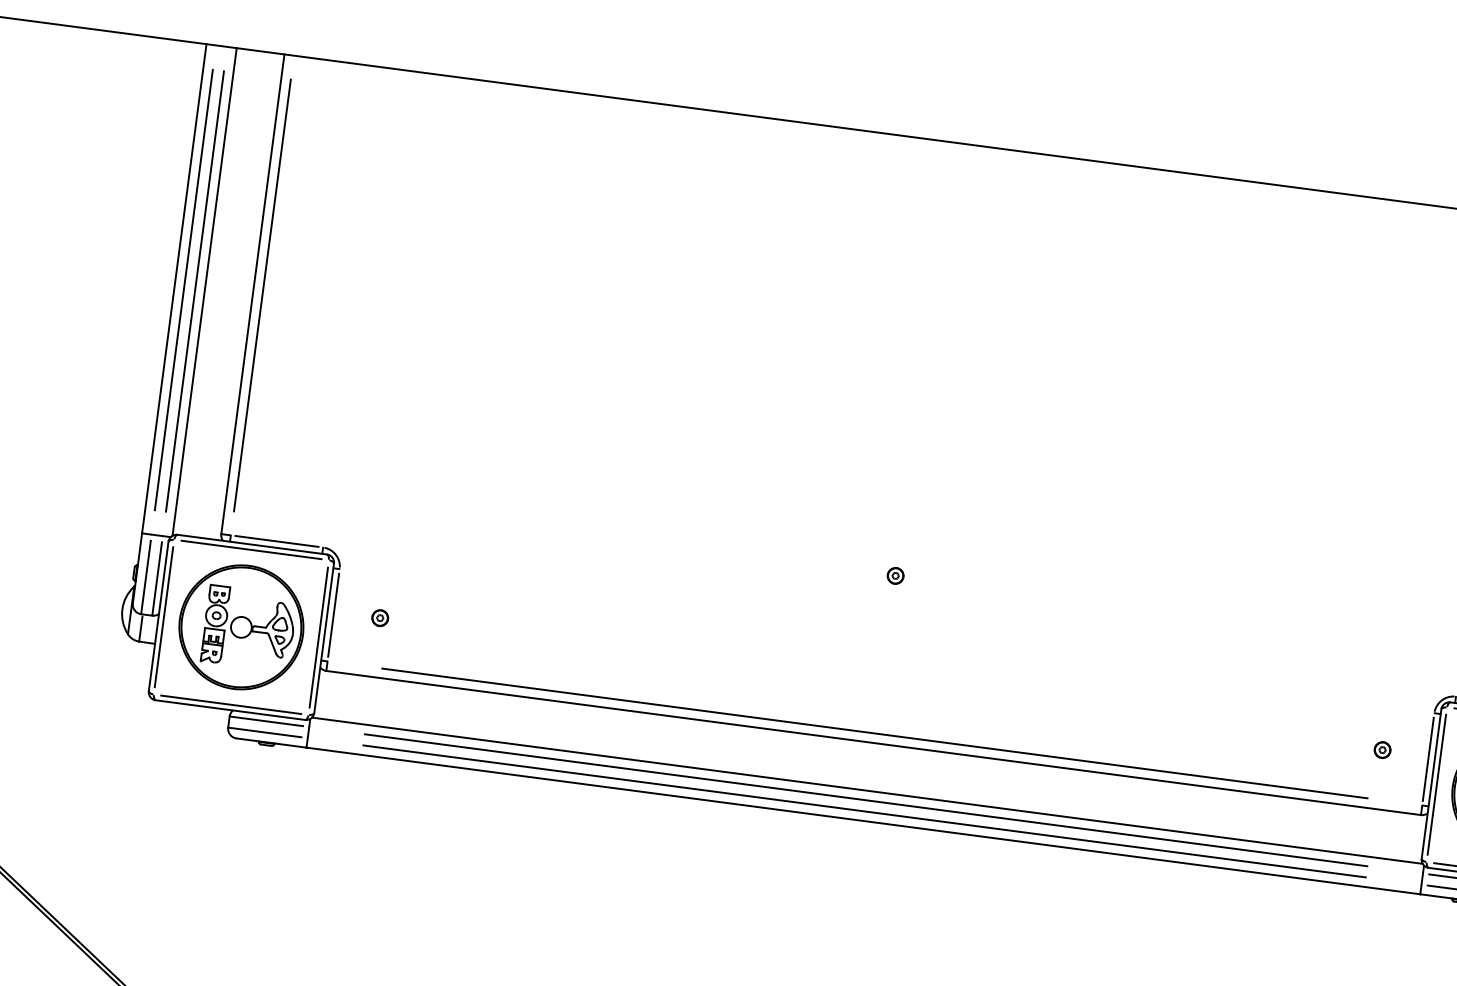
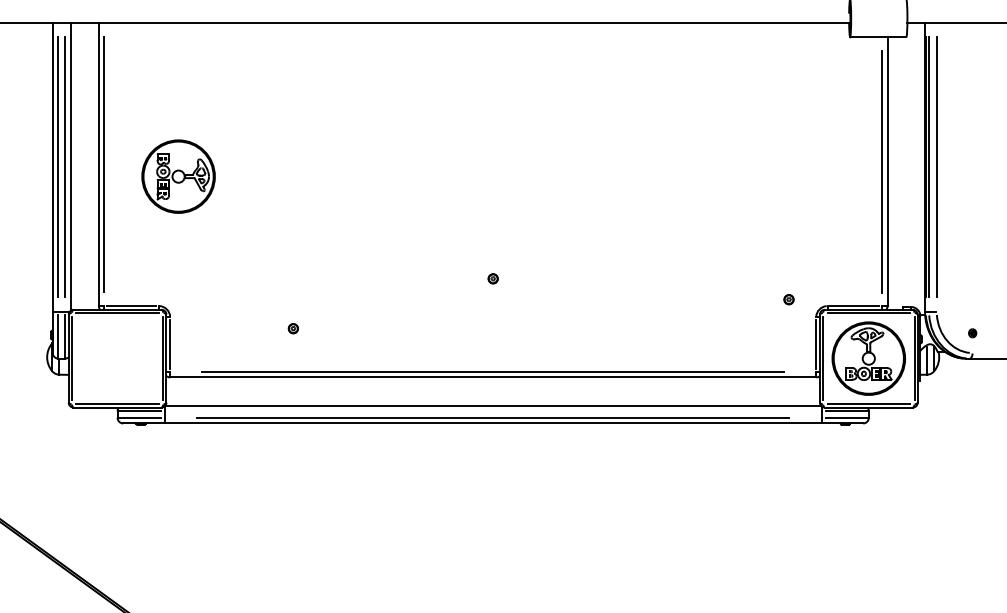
part: (378, 617) -> (292, 328), moved
part: (241, 627) -> (178, 176), moved
part: (1381, 749) -> (788, 299), moved
line: (866, 800) -> (493, 411), removed

